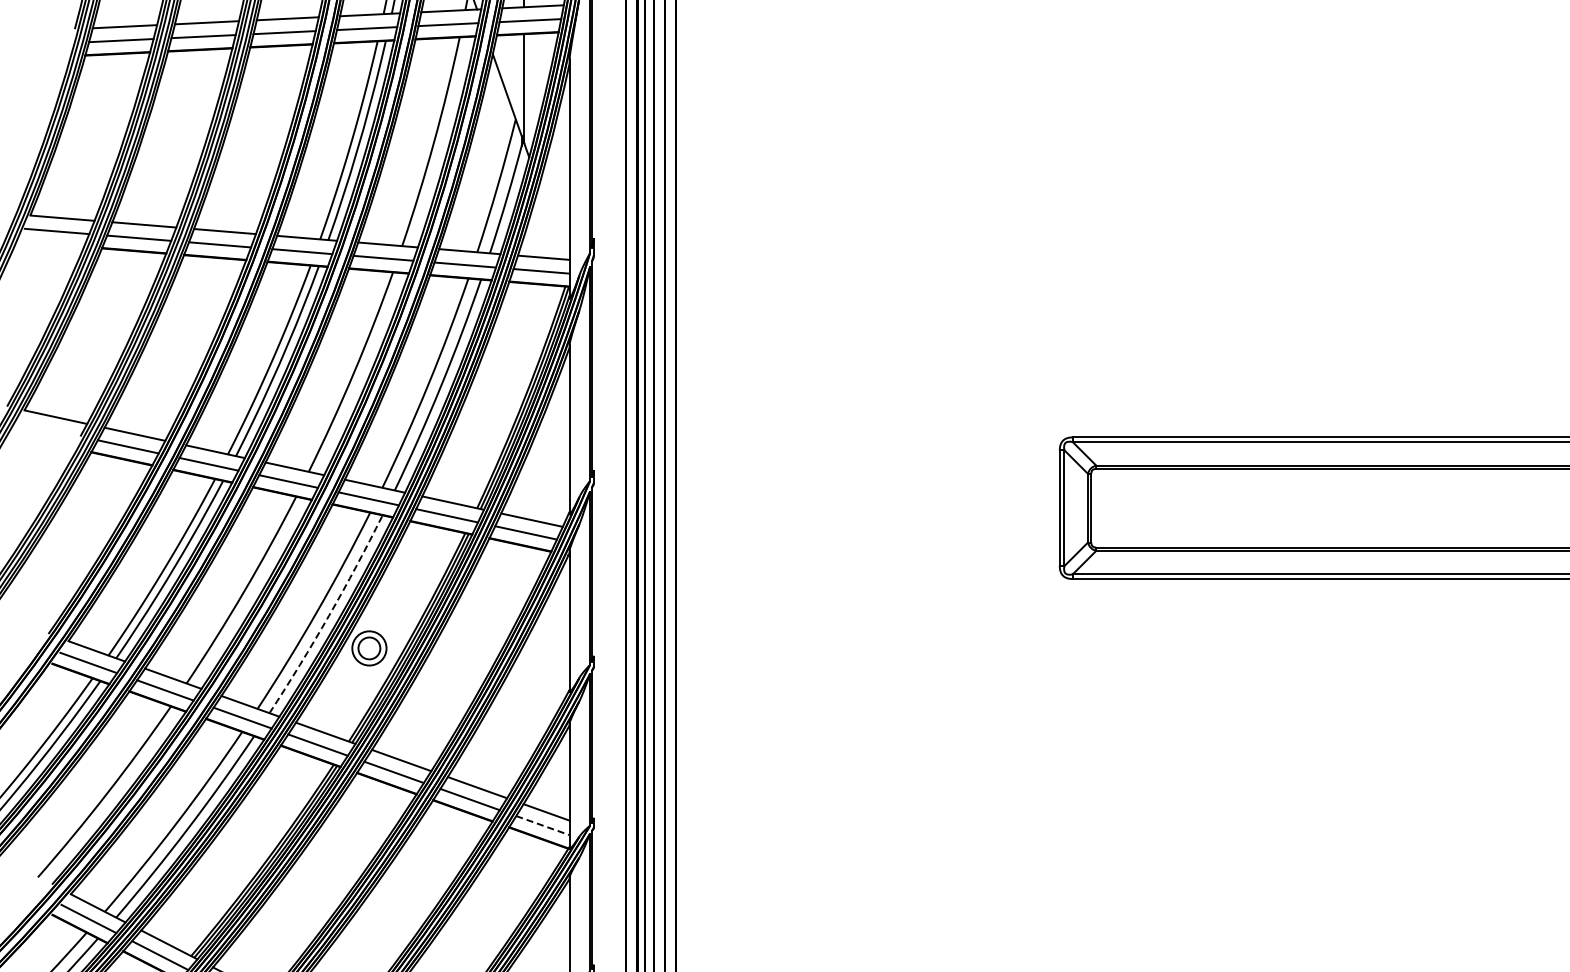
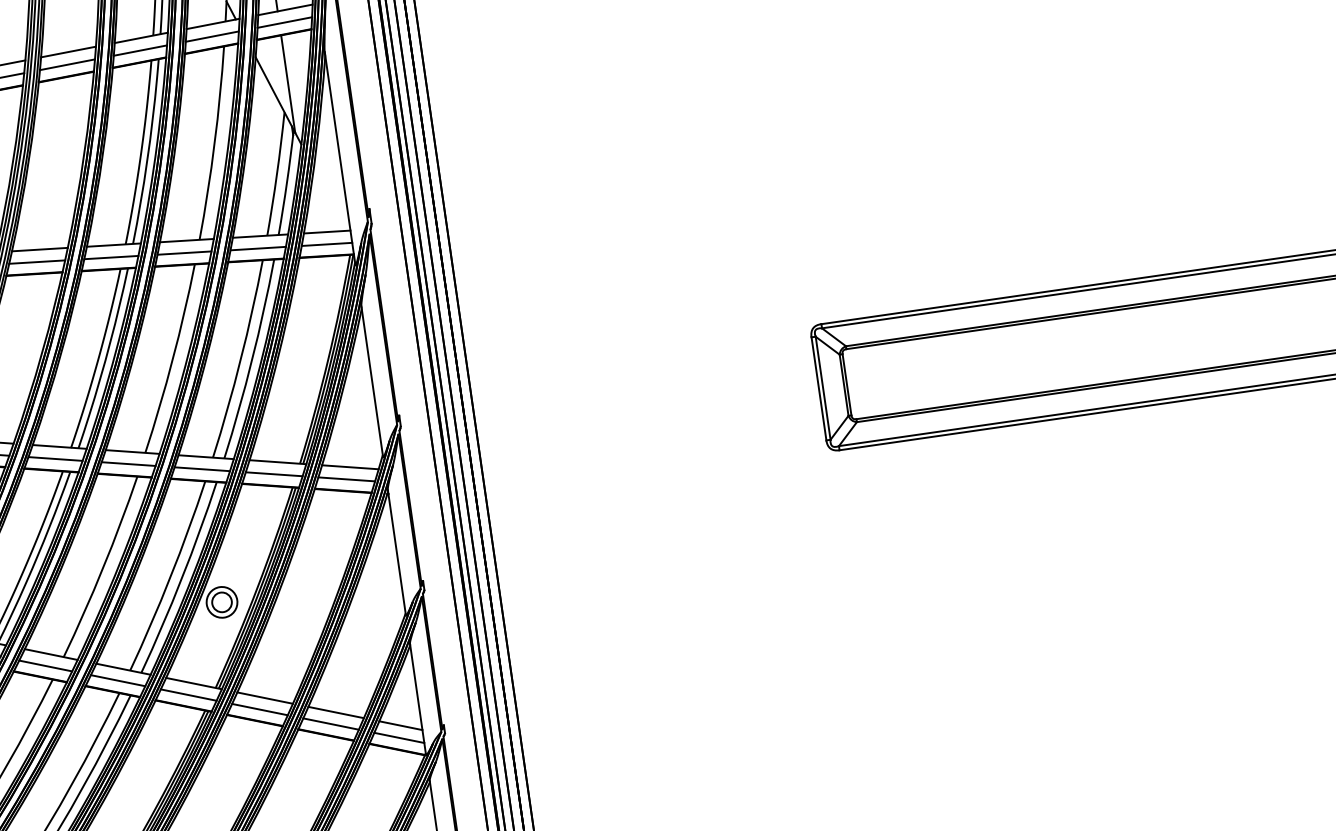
arc: (328, 615) -> (181, 578), dashed -> solid
line: (543, 825) -> (399, 737), dashed -> solid

